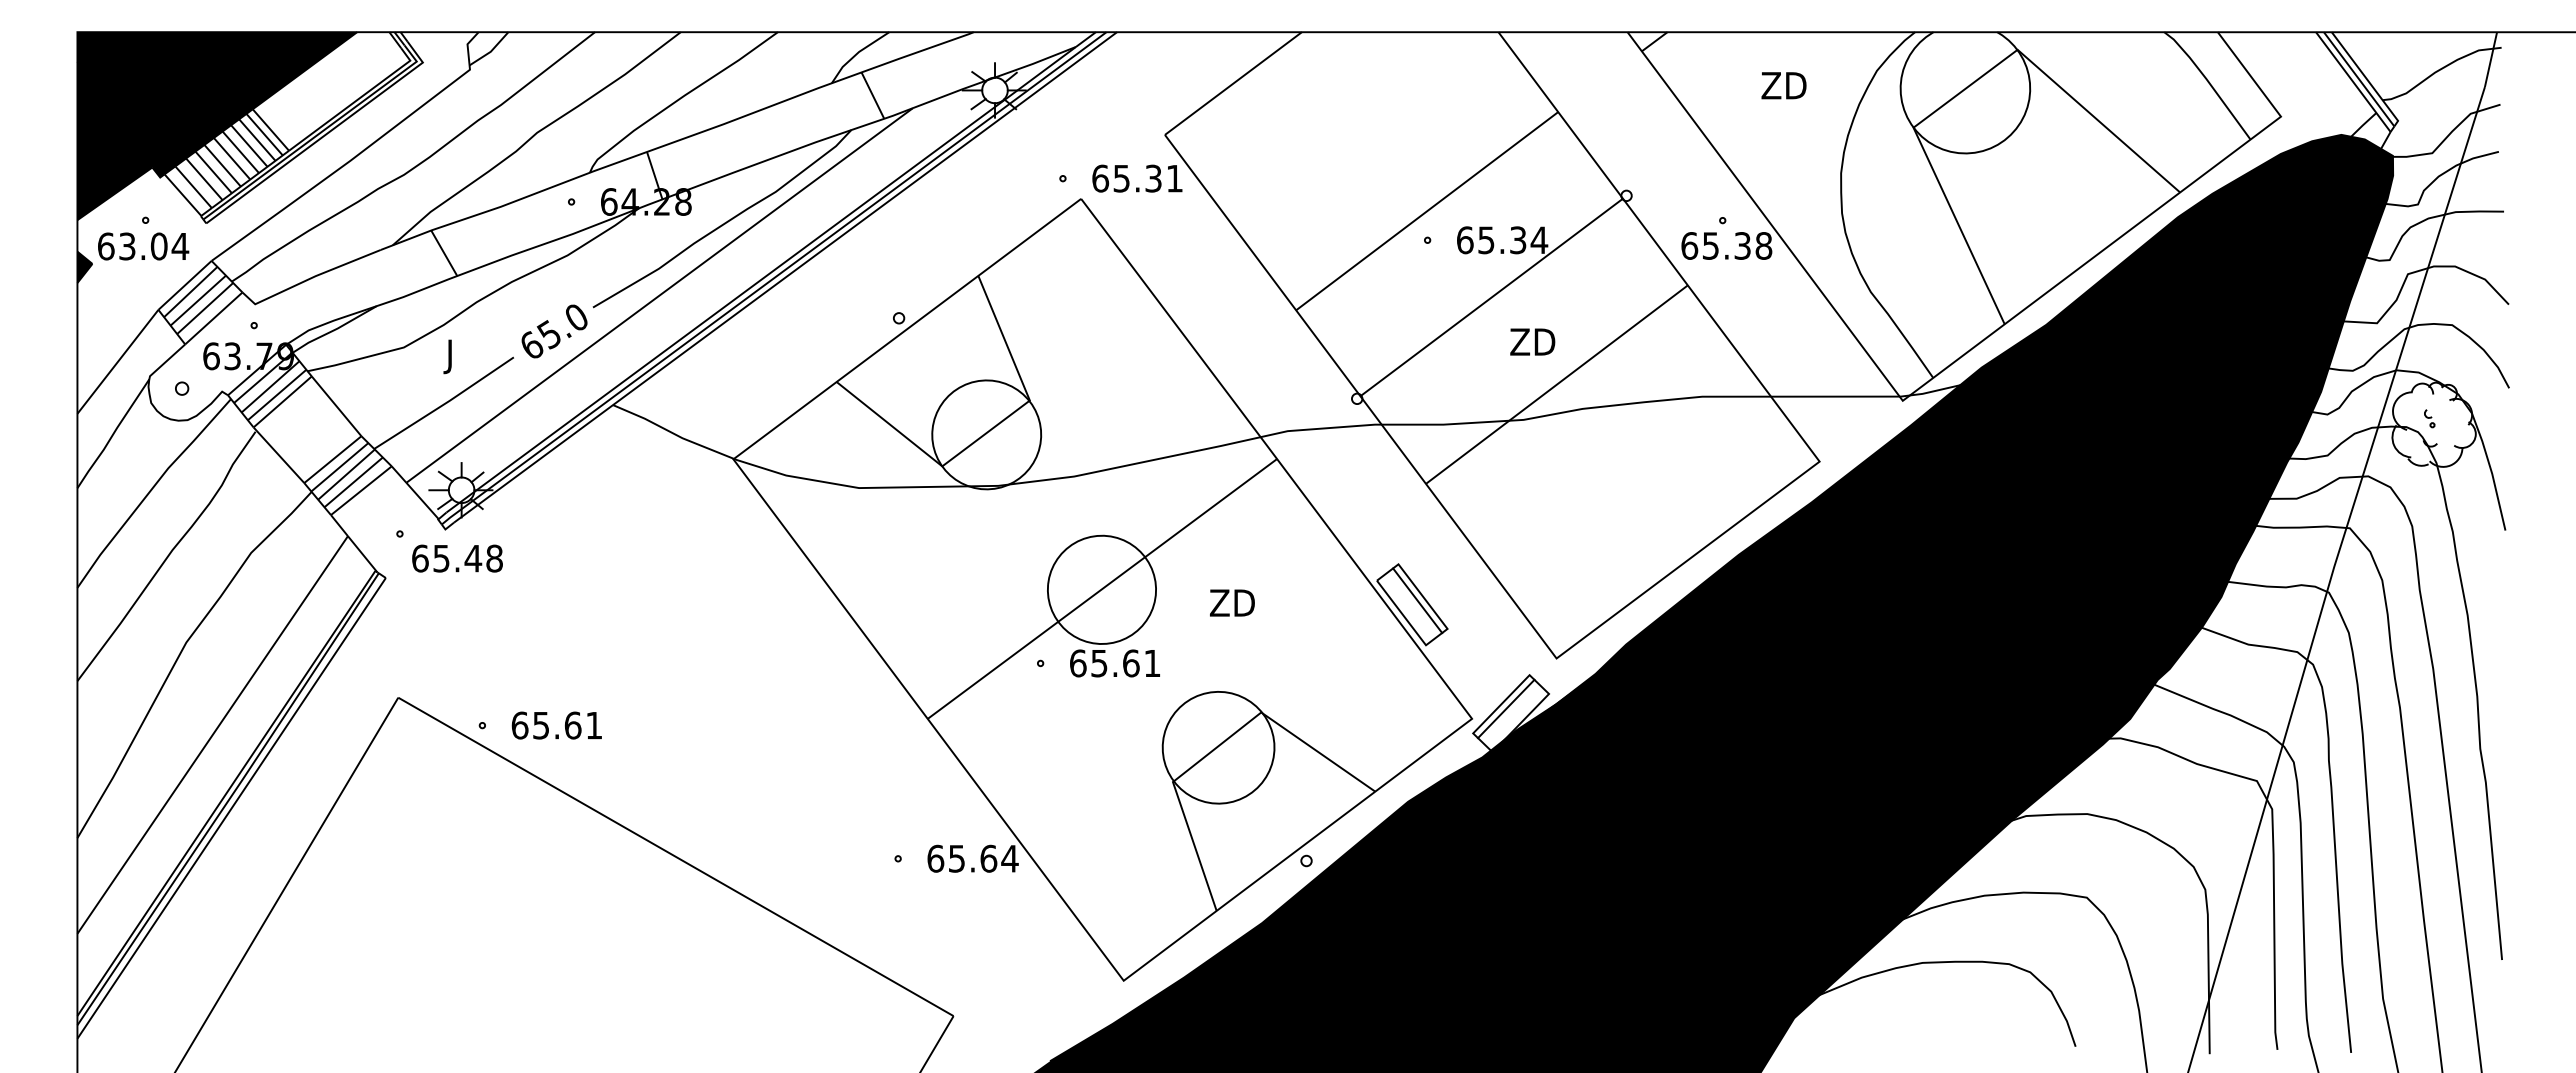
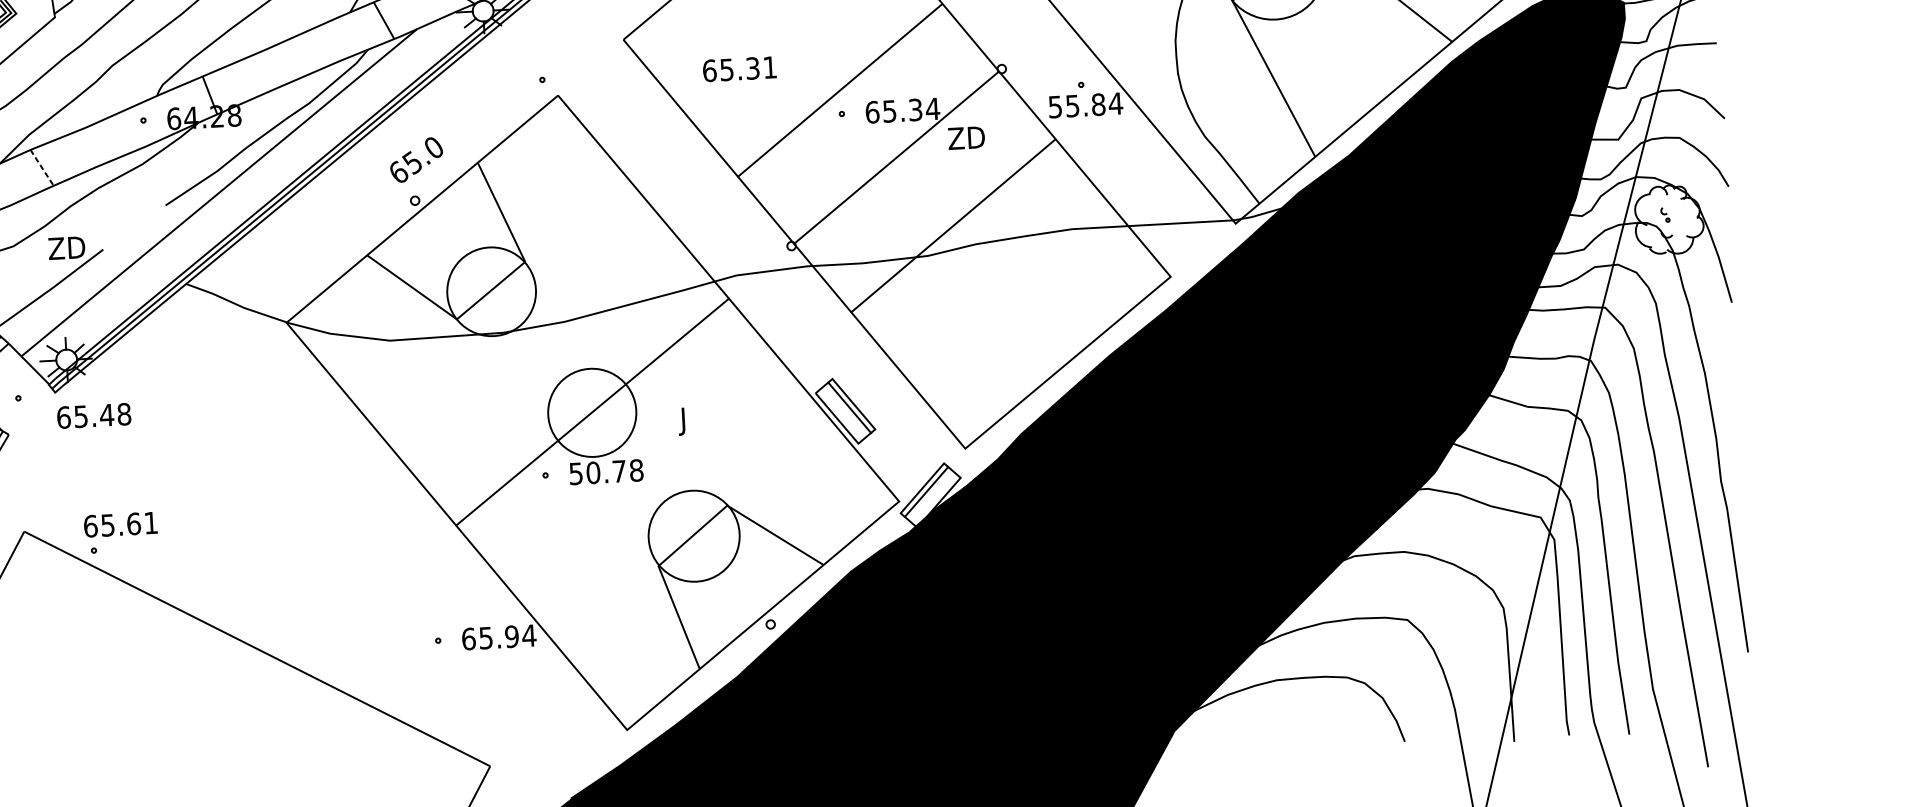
text: (1137, 178) -> (739, 69), moved
text: (1726, 245) -> (1085, 105), 65.38 -> 55.84
line: (444, 253) -> (42, 168), solid -> dashed
text: (554, 331) -> (416, 160), moved
text: (1532, 341) -> (966, 137), moved
text: (467, 356) -> (65, 250), J -> ZD
text: (457, 558) -> (94, 415), moved
text: (1230, 606) -> (697, 420), ZD -> J
text: (1115, 663) -> (606, 472), 65.61 -> 50.78
text: (556, 725) -> (120, 524), moved
text: (988, 858) -> (511, 636), 65.64 -> 65.94

